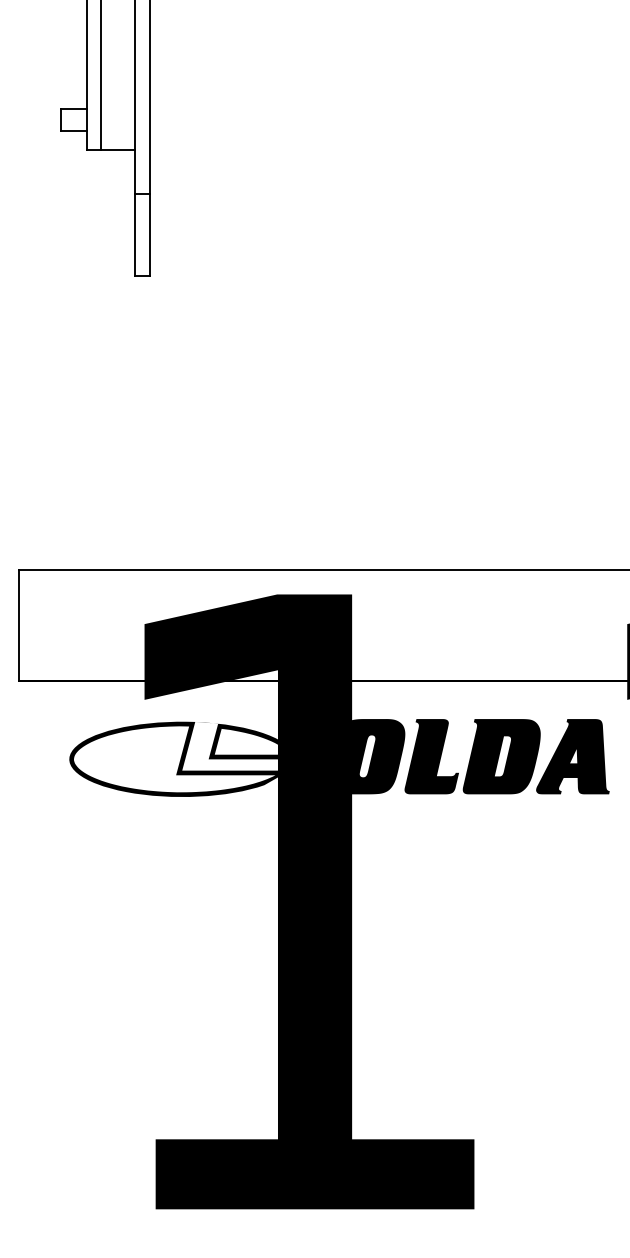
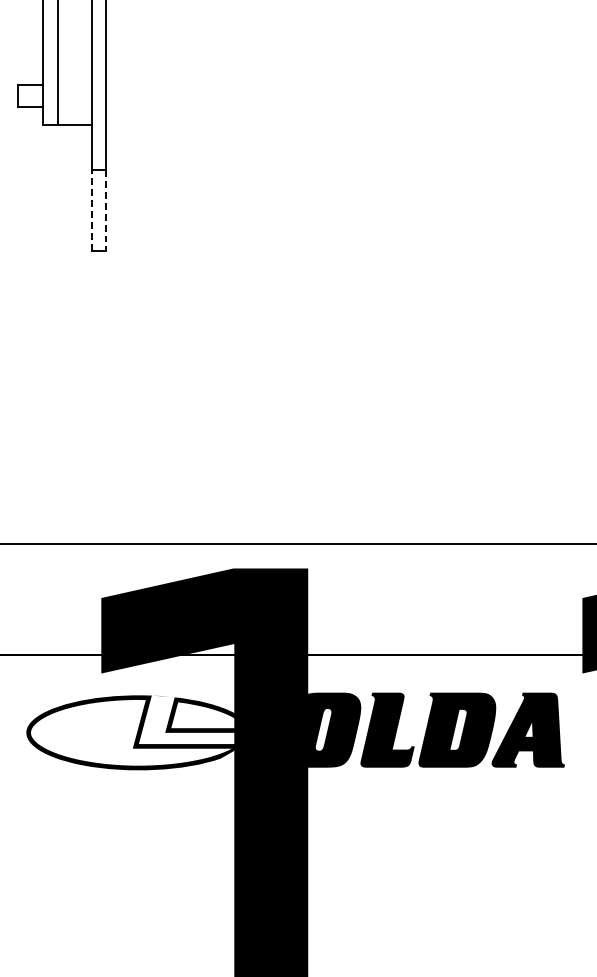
line: (134, 235) -> (91, 210), solid -> dashed
line: (149, 235) -> (106, 210), solid -> dashed

